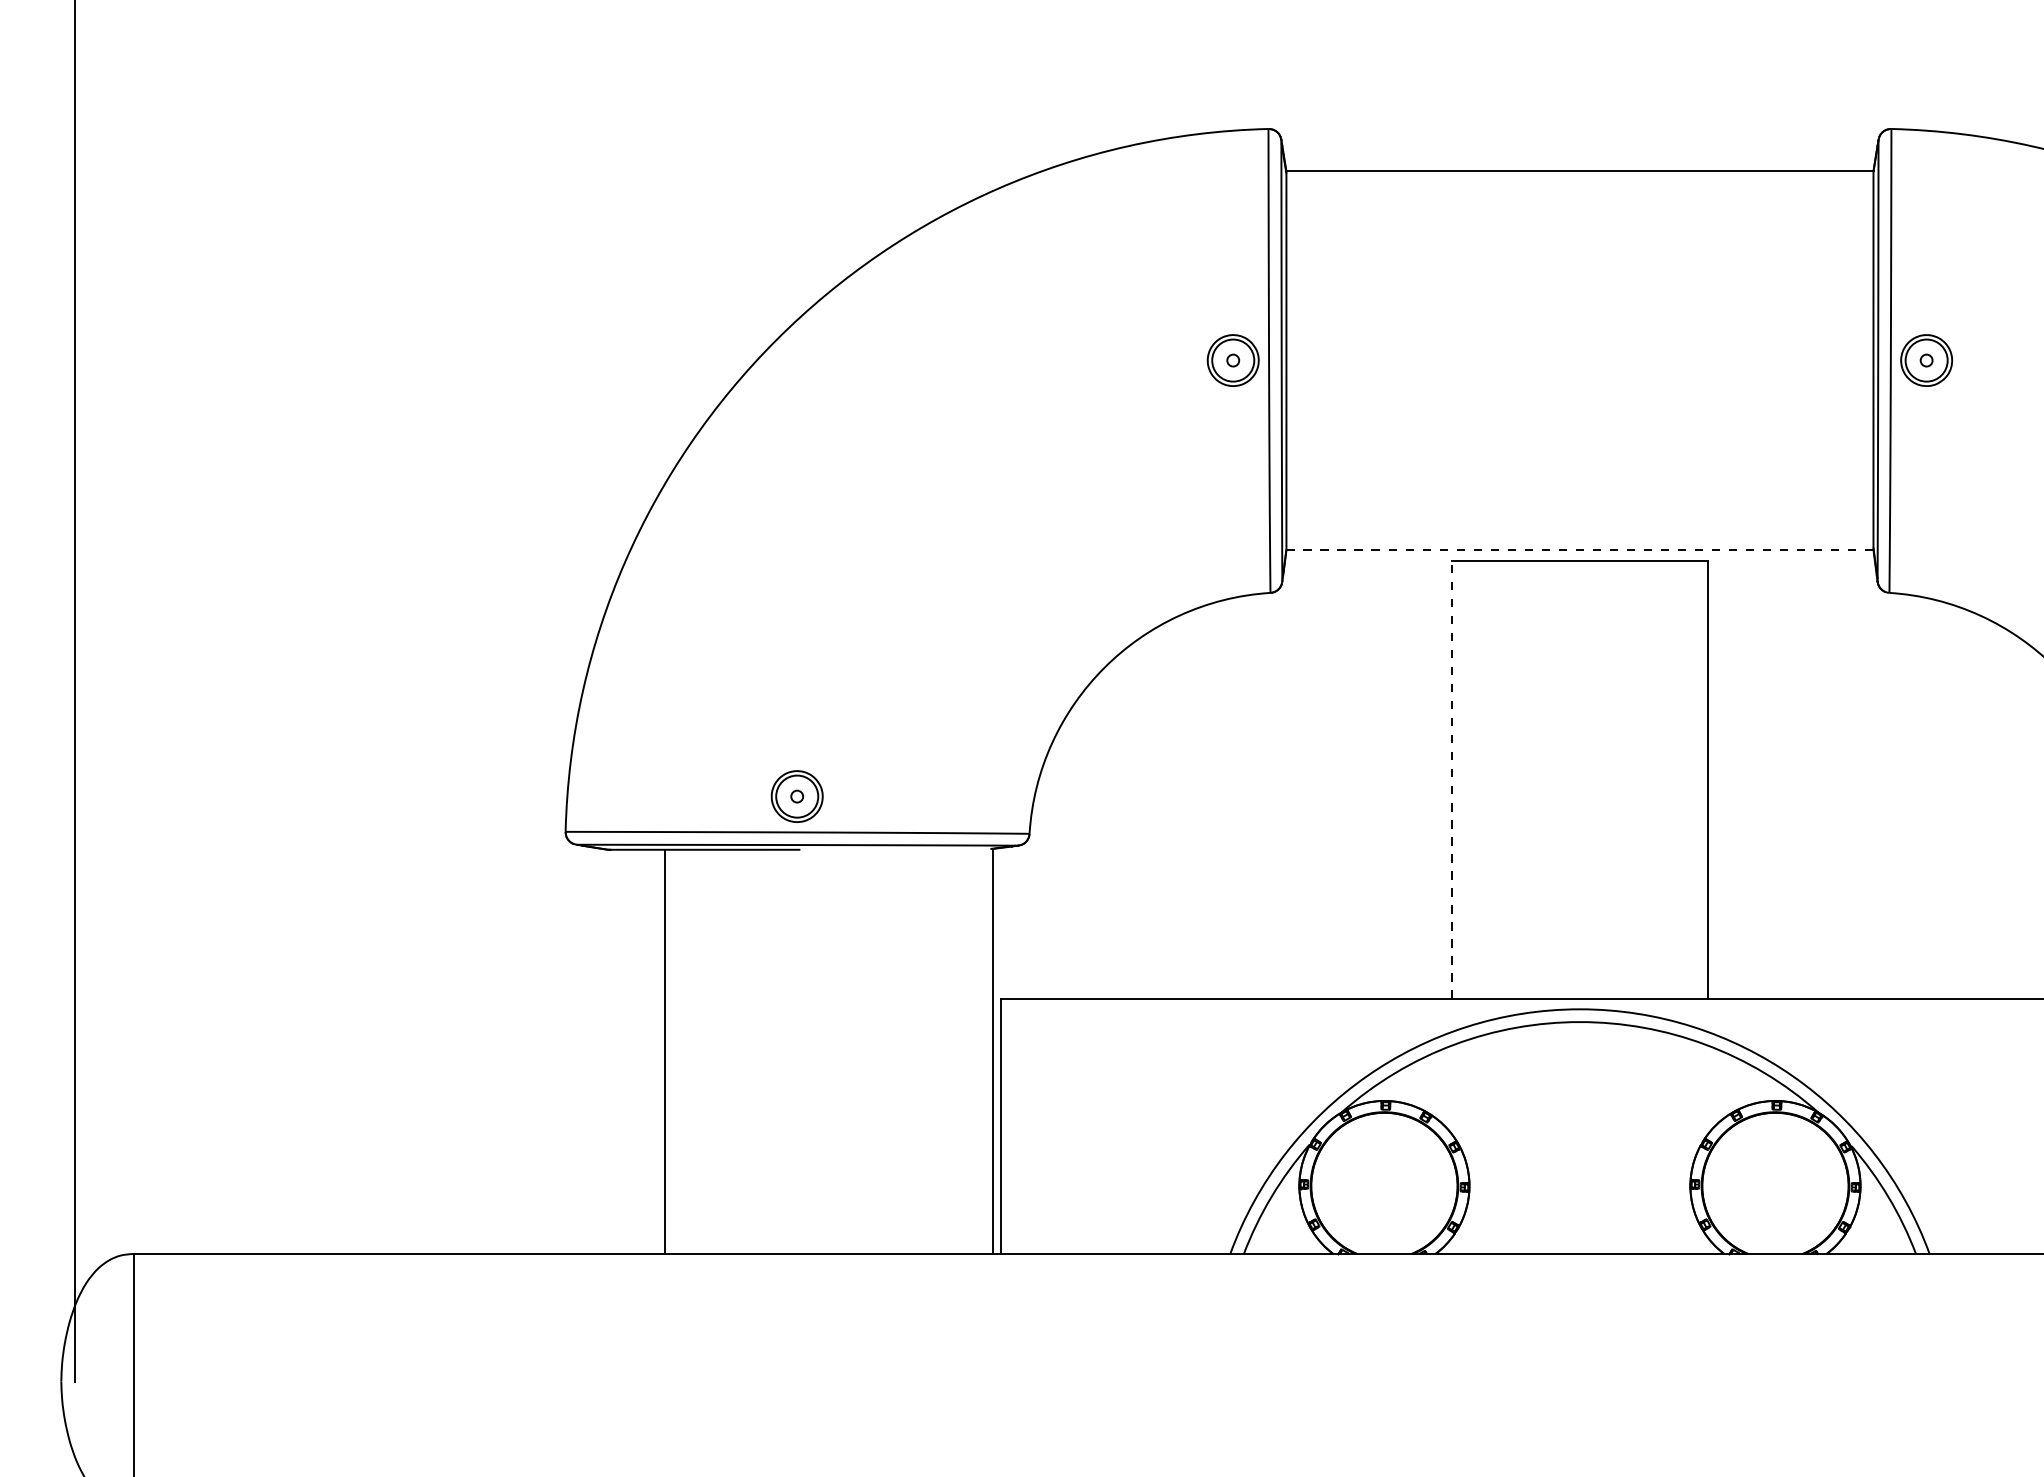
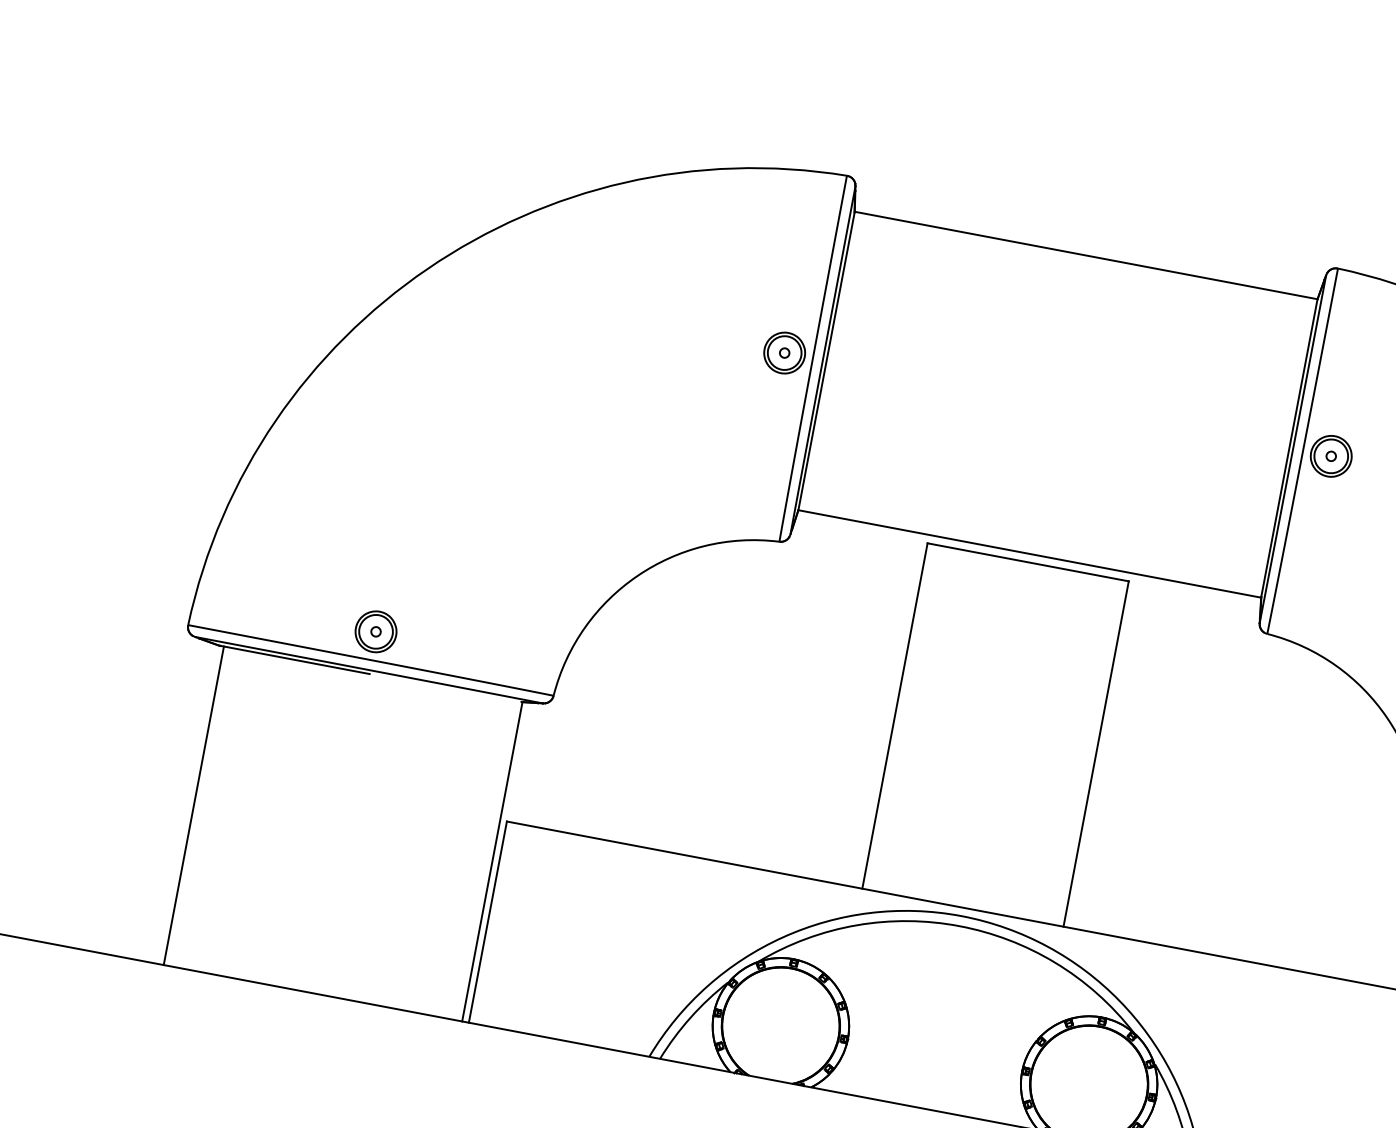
line: (1579, 549) -> (1029, 553), dashed -> solid
line: (1452, 779) -> (895, 715), dashed -> solid
line: (665, 1051) -> (194, 805), moved

